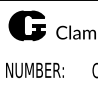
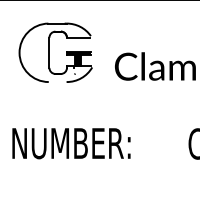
fill: (27, 25) -> (56, 52), removed

